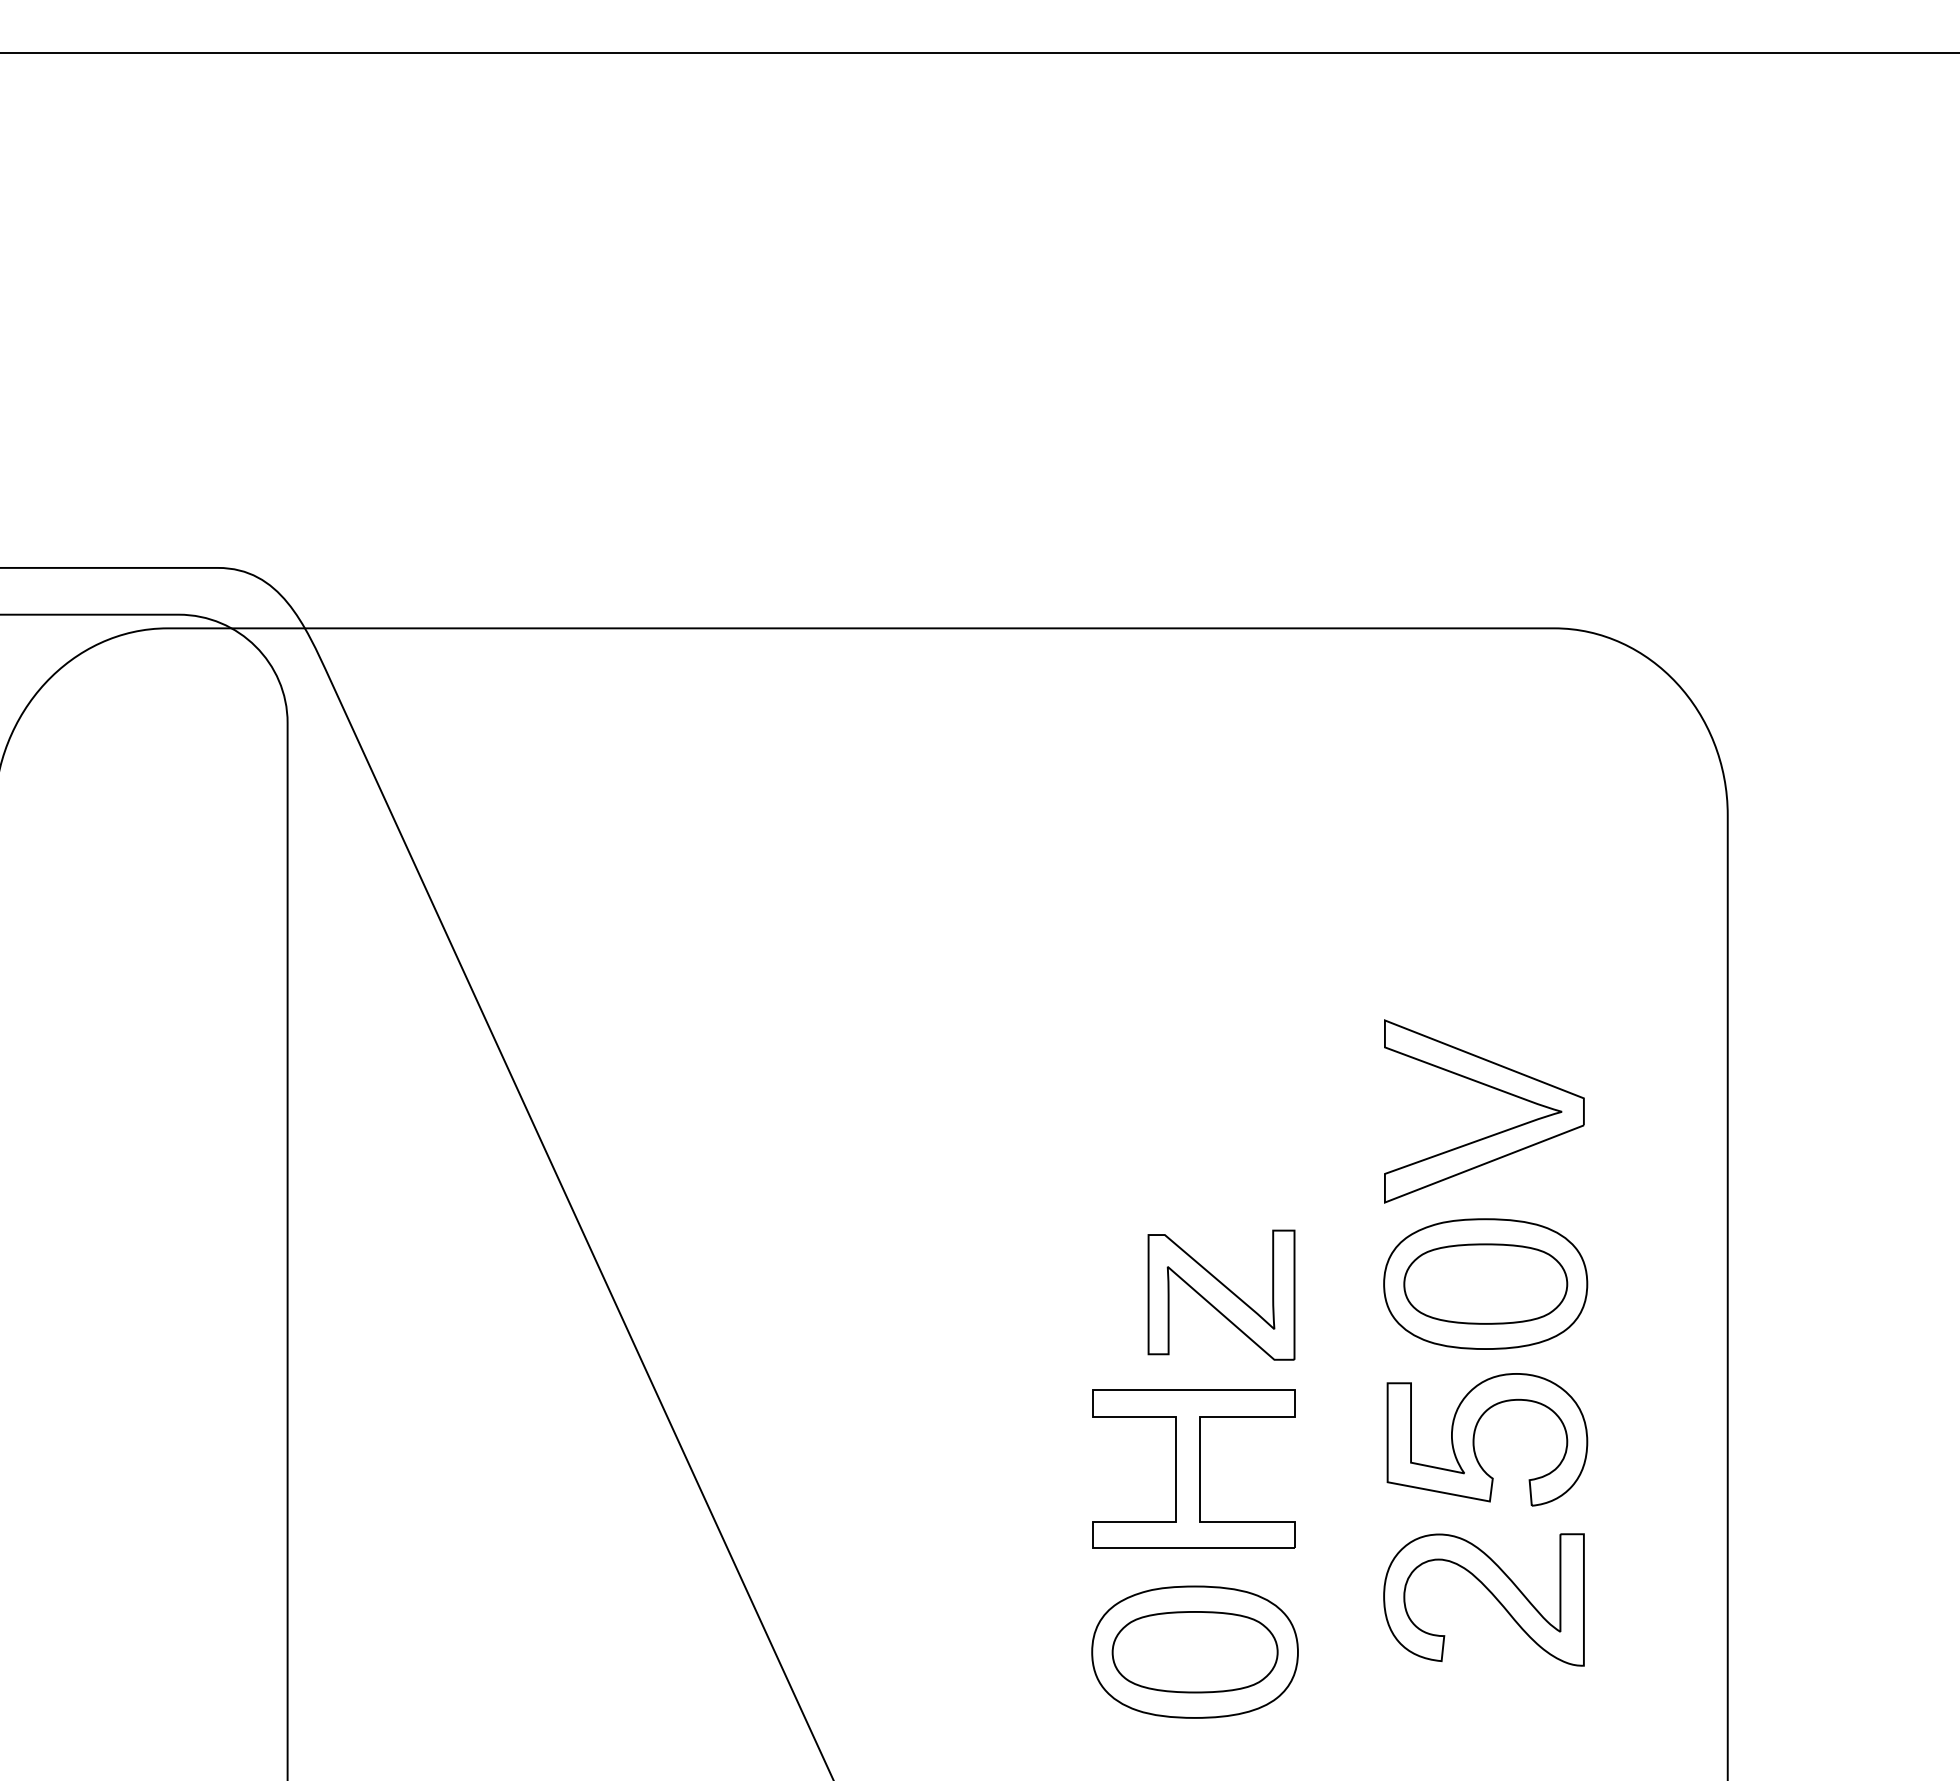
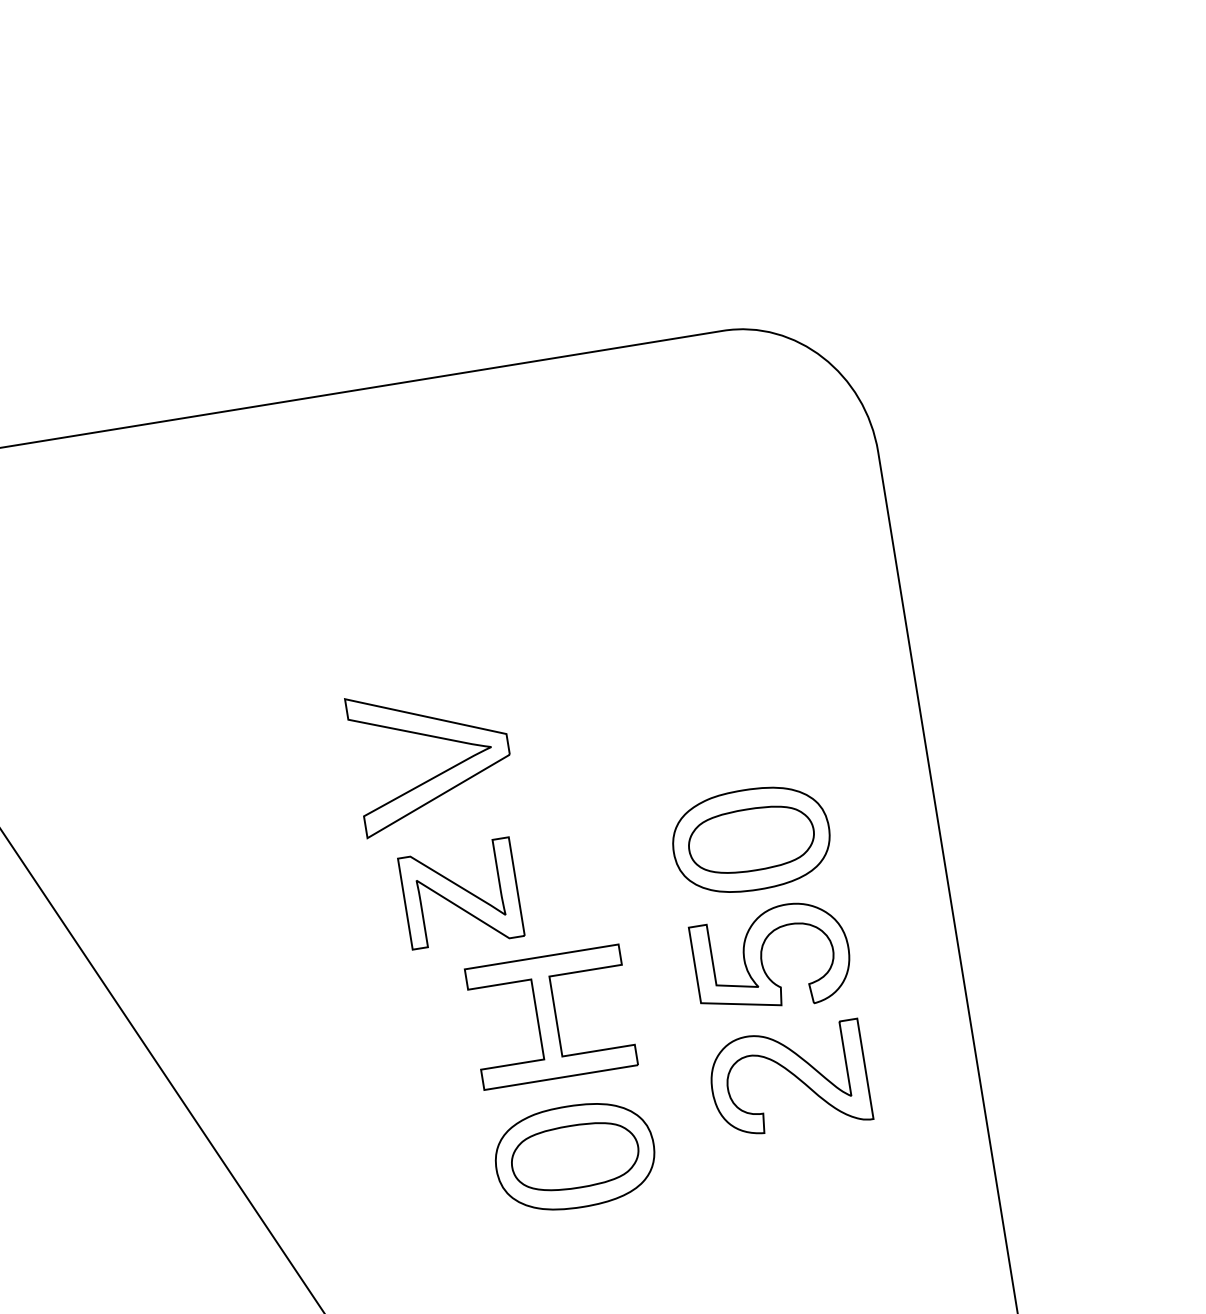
part: (1491, 1134) -> (440, 773), moved
part: (1221, 1294) -> (460, 895), moved

